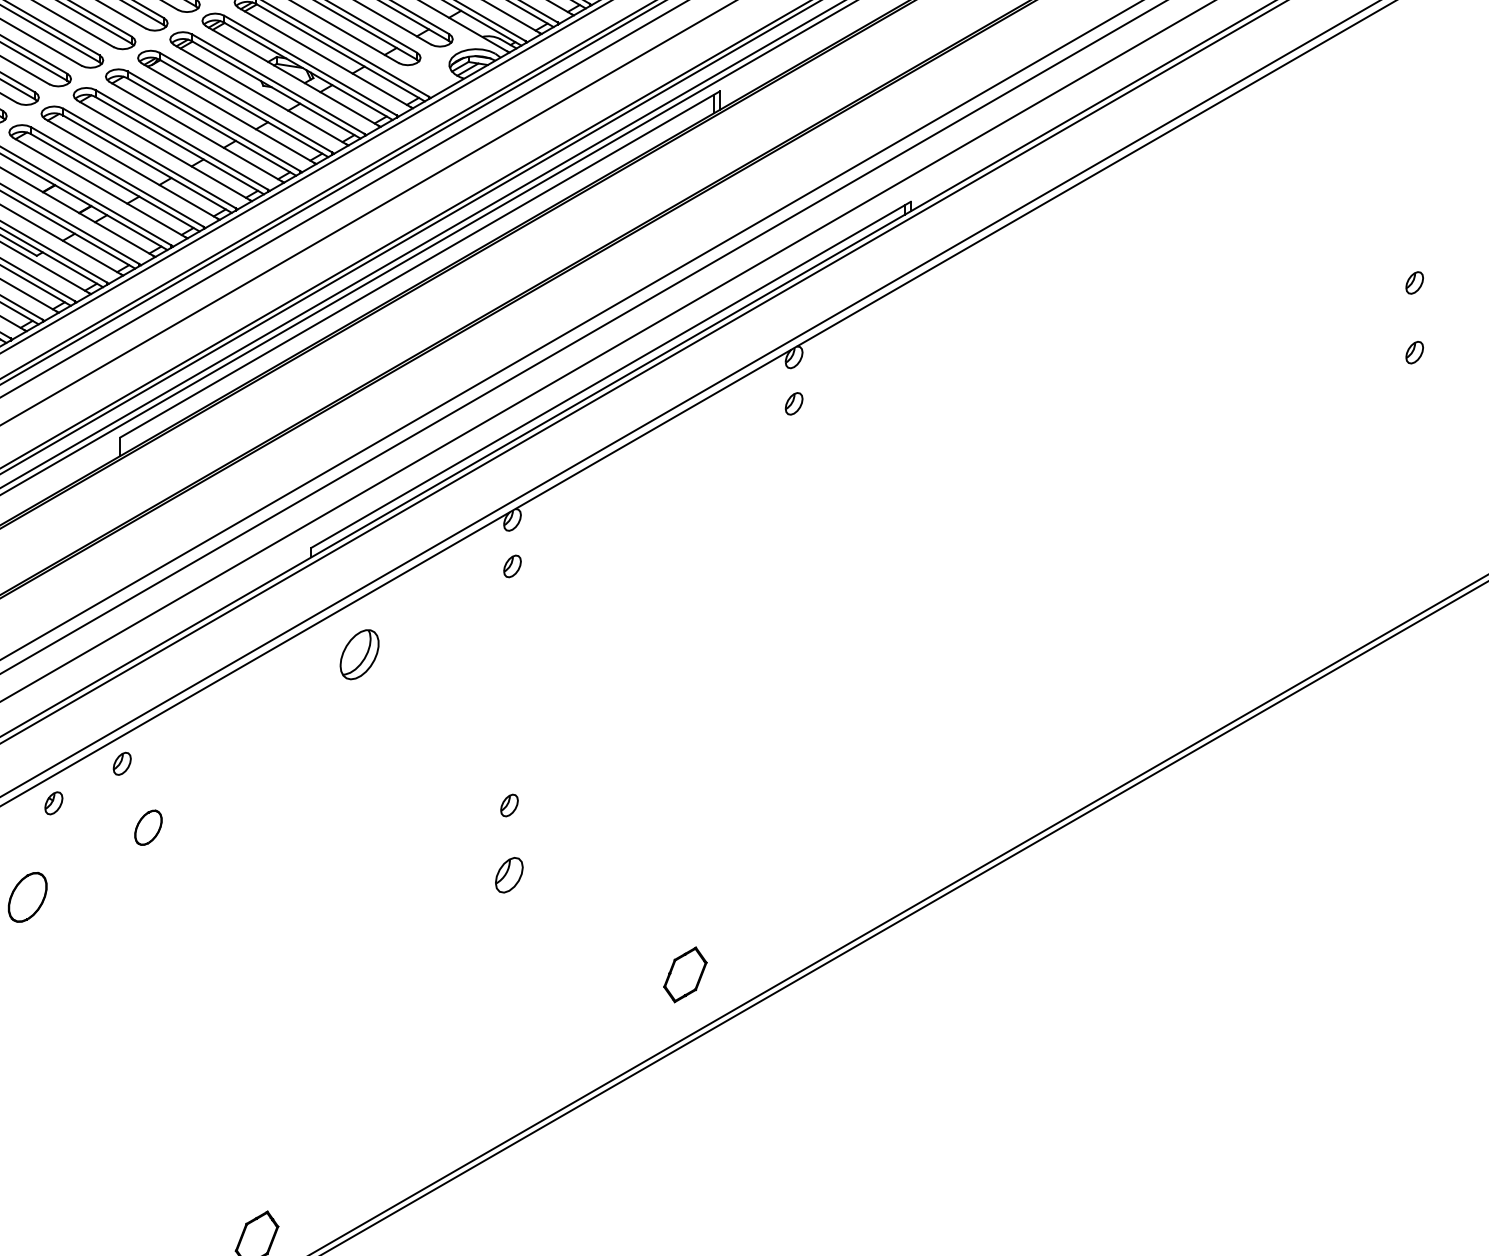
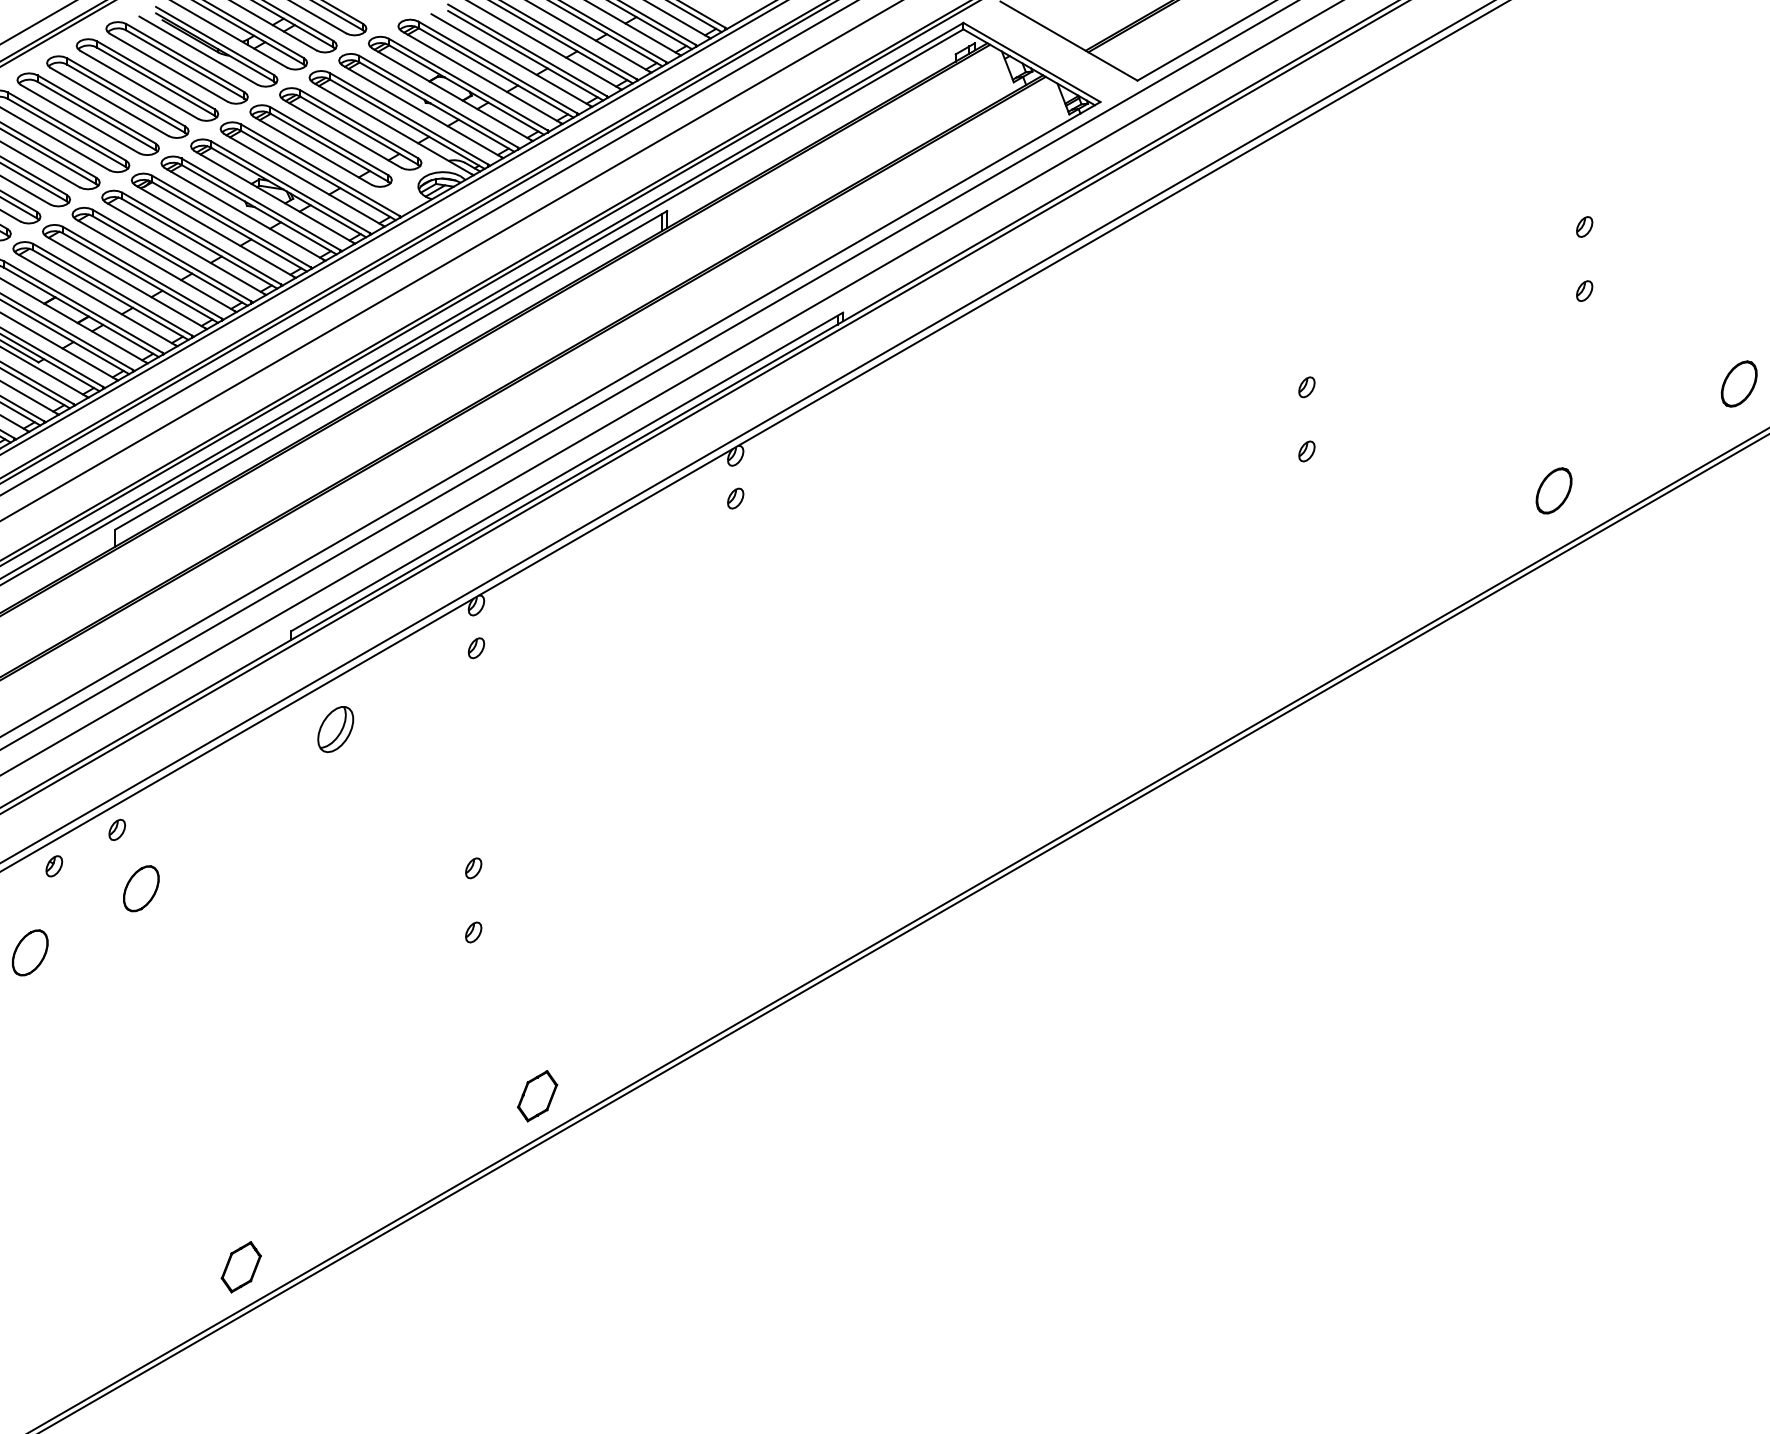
part: (148, 827) -> (141, 888), size x1.43
part: (509, 875) -> (473, 932), size x0.62
part: (685, 975) -> (537, 1096), moved

